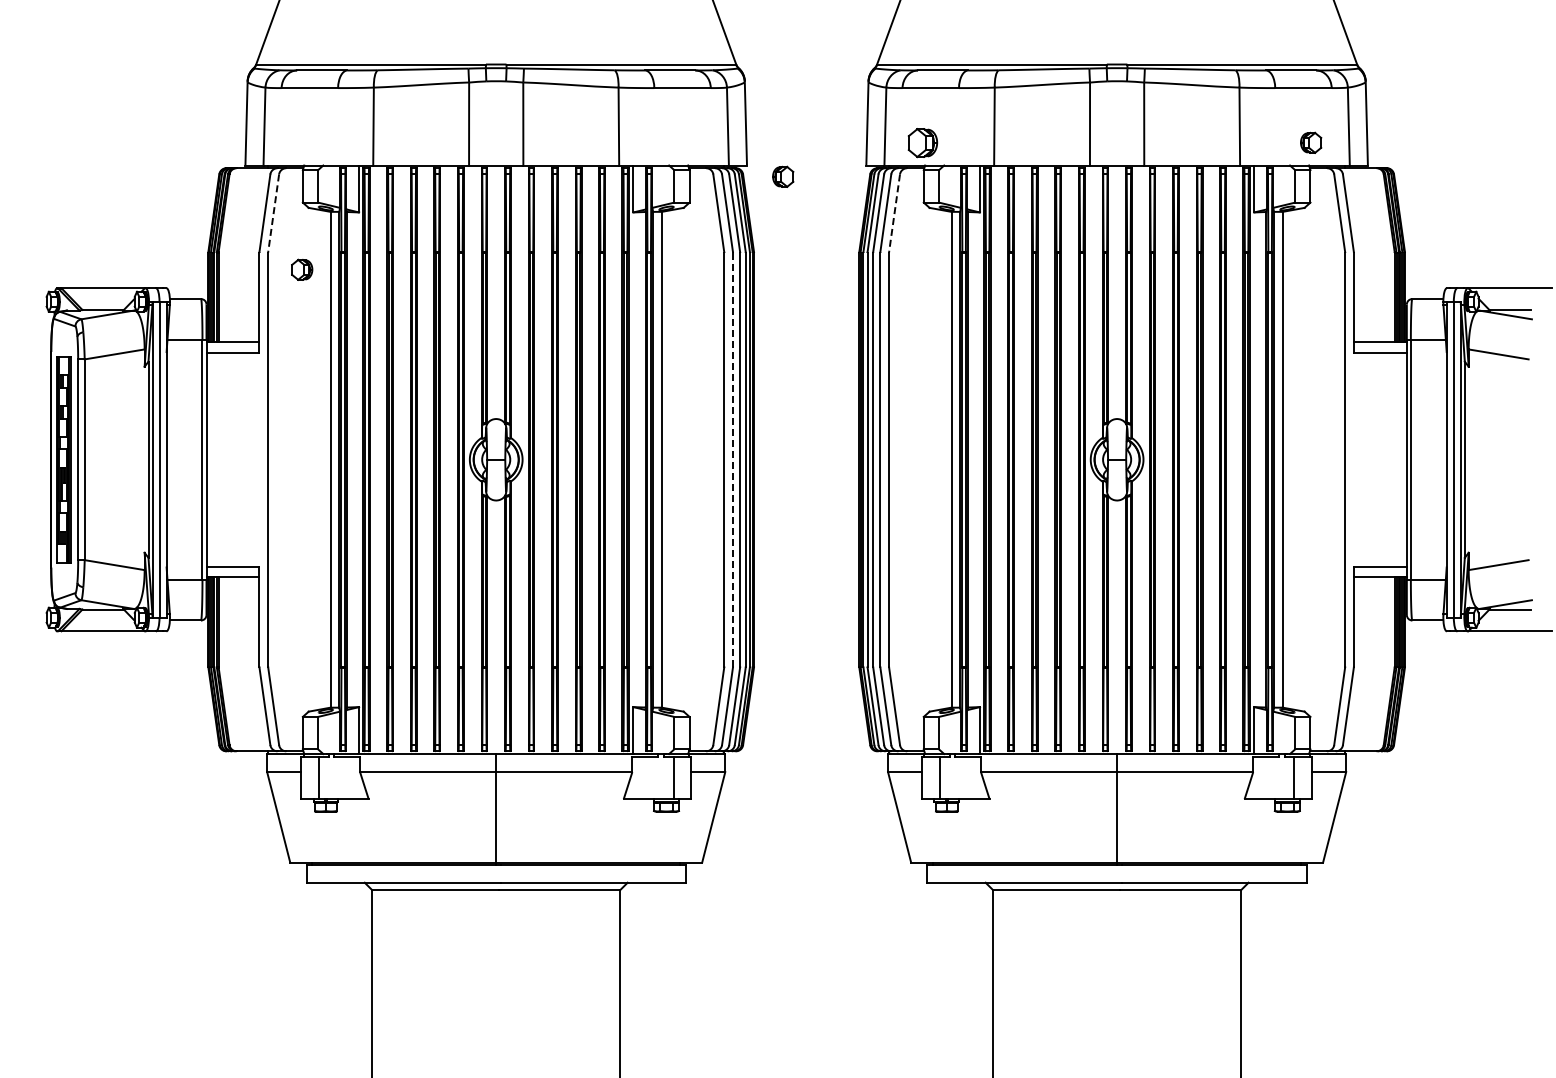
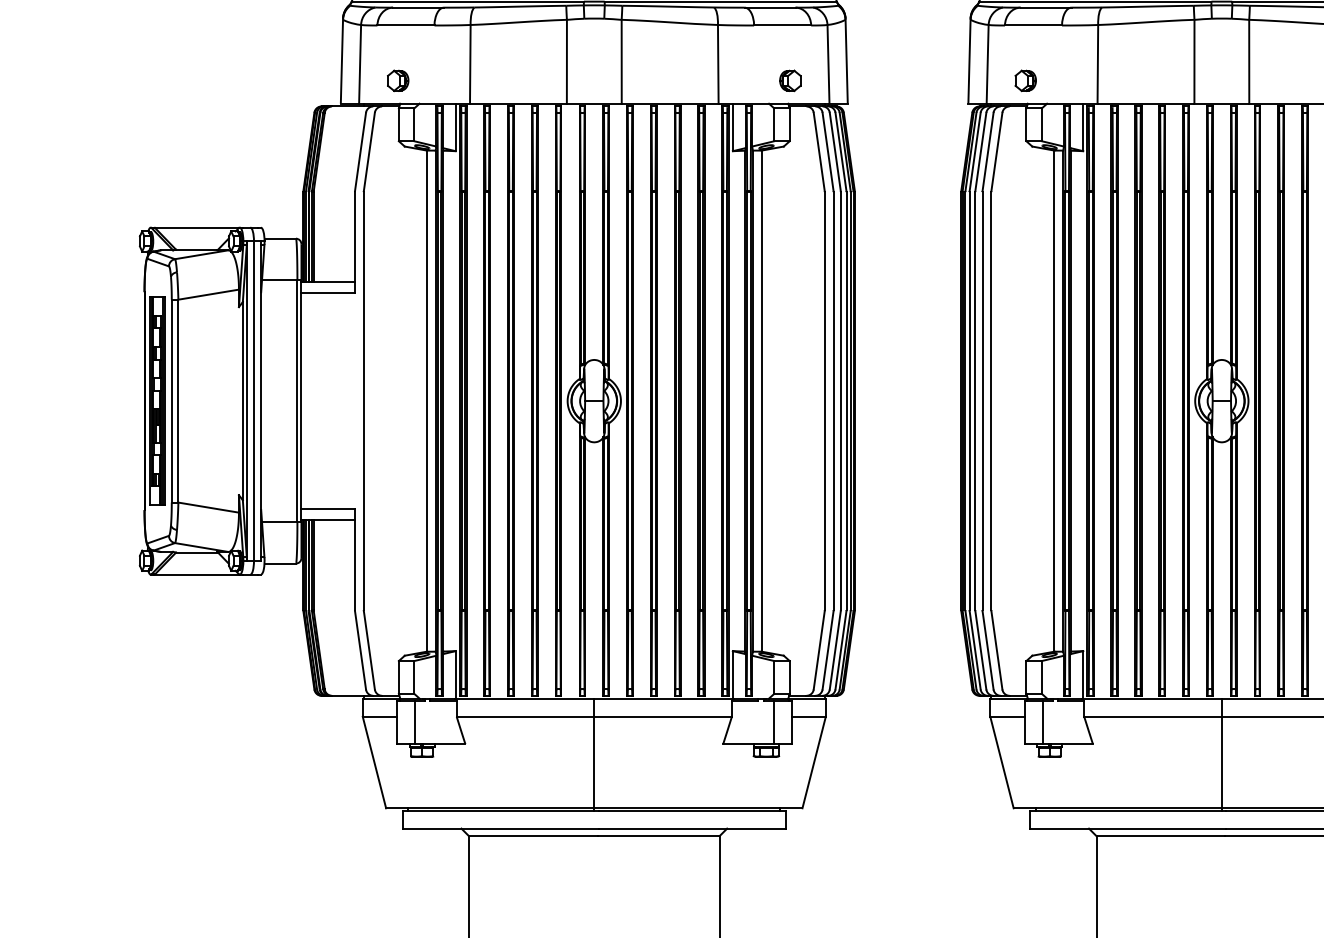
part: (923, 142) -> (1026, 80), size x0.71
part: (783, 176) -> (790, 80), moved
line: (273, 213) -> (369, 152), dashed -> solid
line: (894, 213) -> (996, 152), dashed -> solid
part: (302, 269) -> (398, 80), moved
line: (733, 459) -> (834, 400), dashed -> solid

